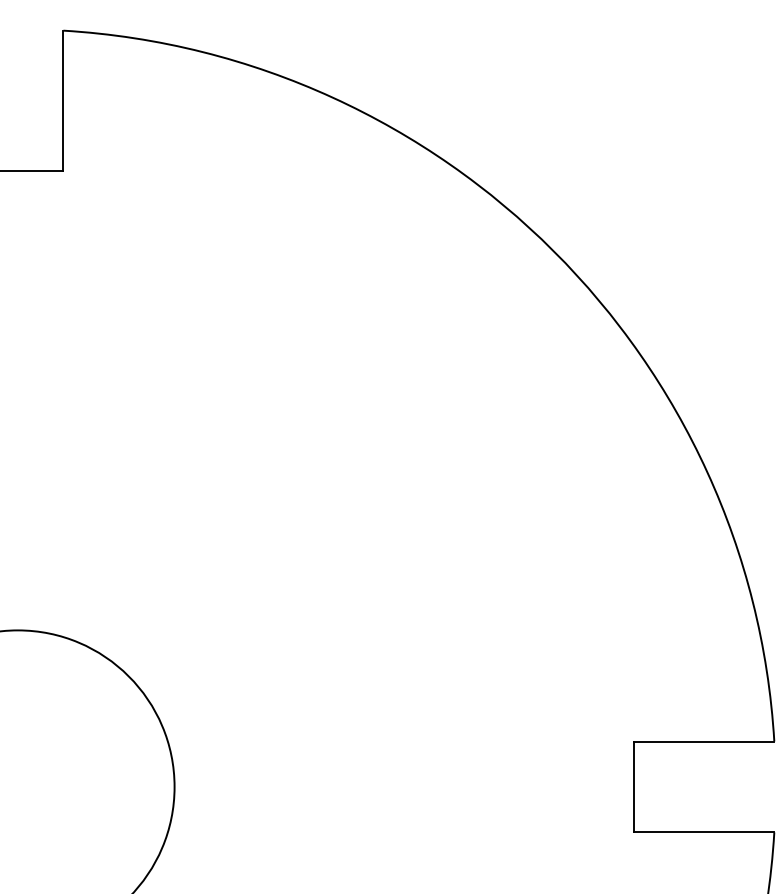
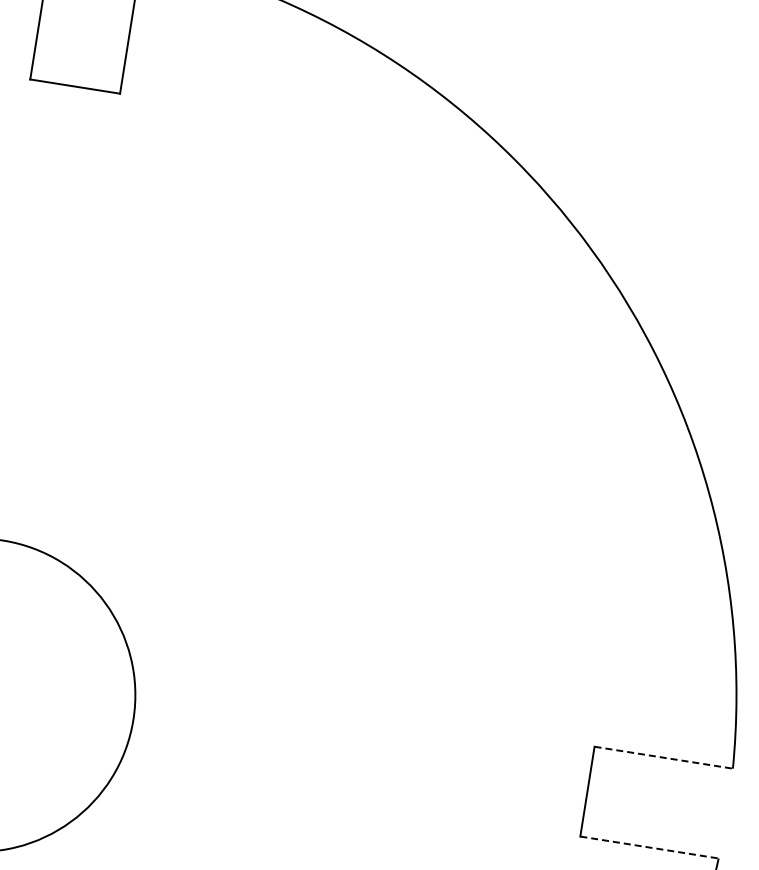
line: (704, 741) -> (663, 757), solid -> dashed
line: (704, 832) -> (649, 847), solid -> dashed

